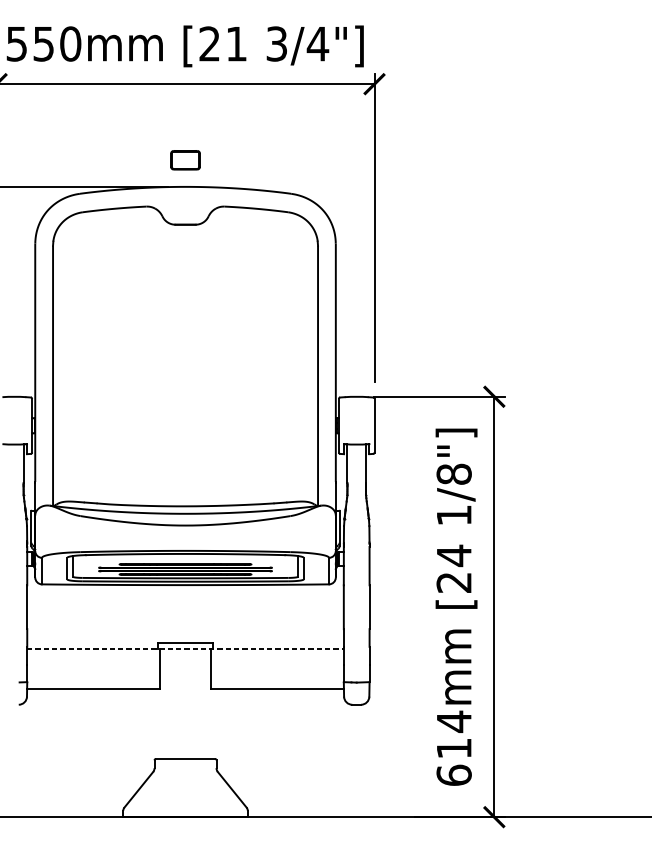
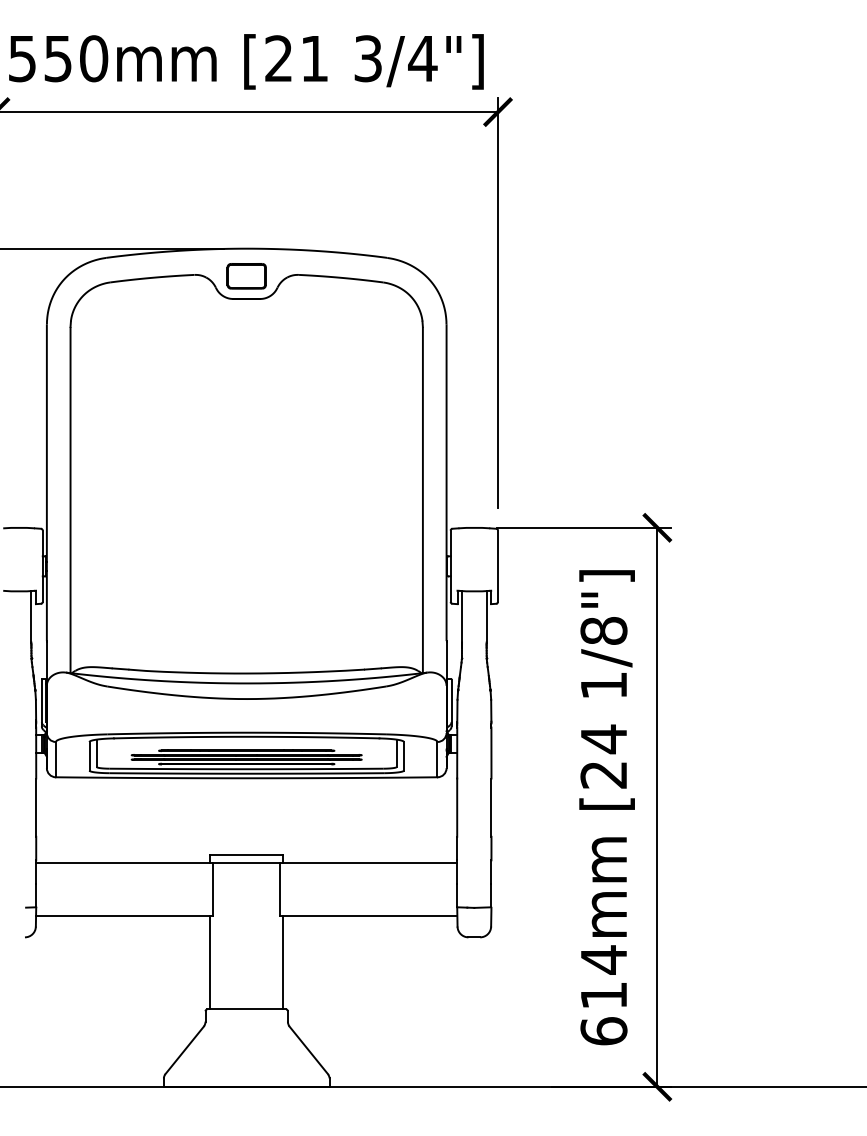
part: (185, 160) -> (246, 276), moved
line: (185, 648) -> (246, 862), dashed -> solid
line: (158, 723) -> (210, 962), added
line: (213, 723) -> (283, 962), added

